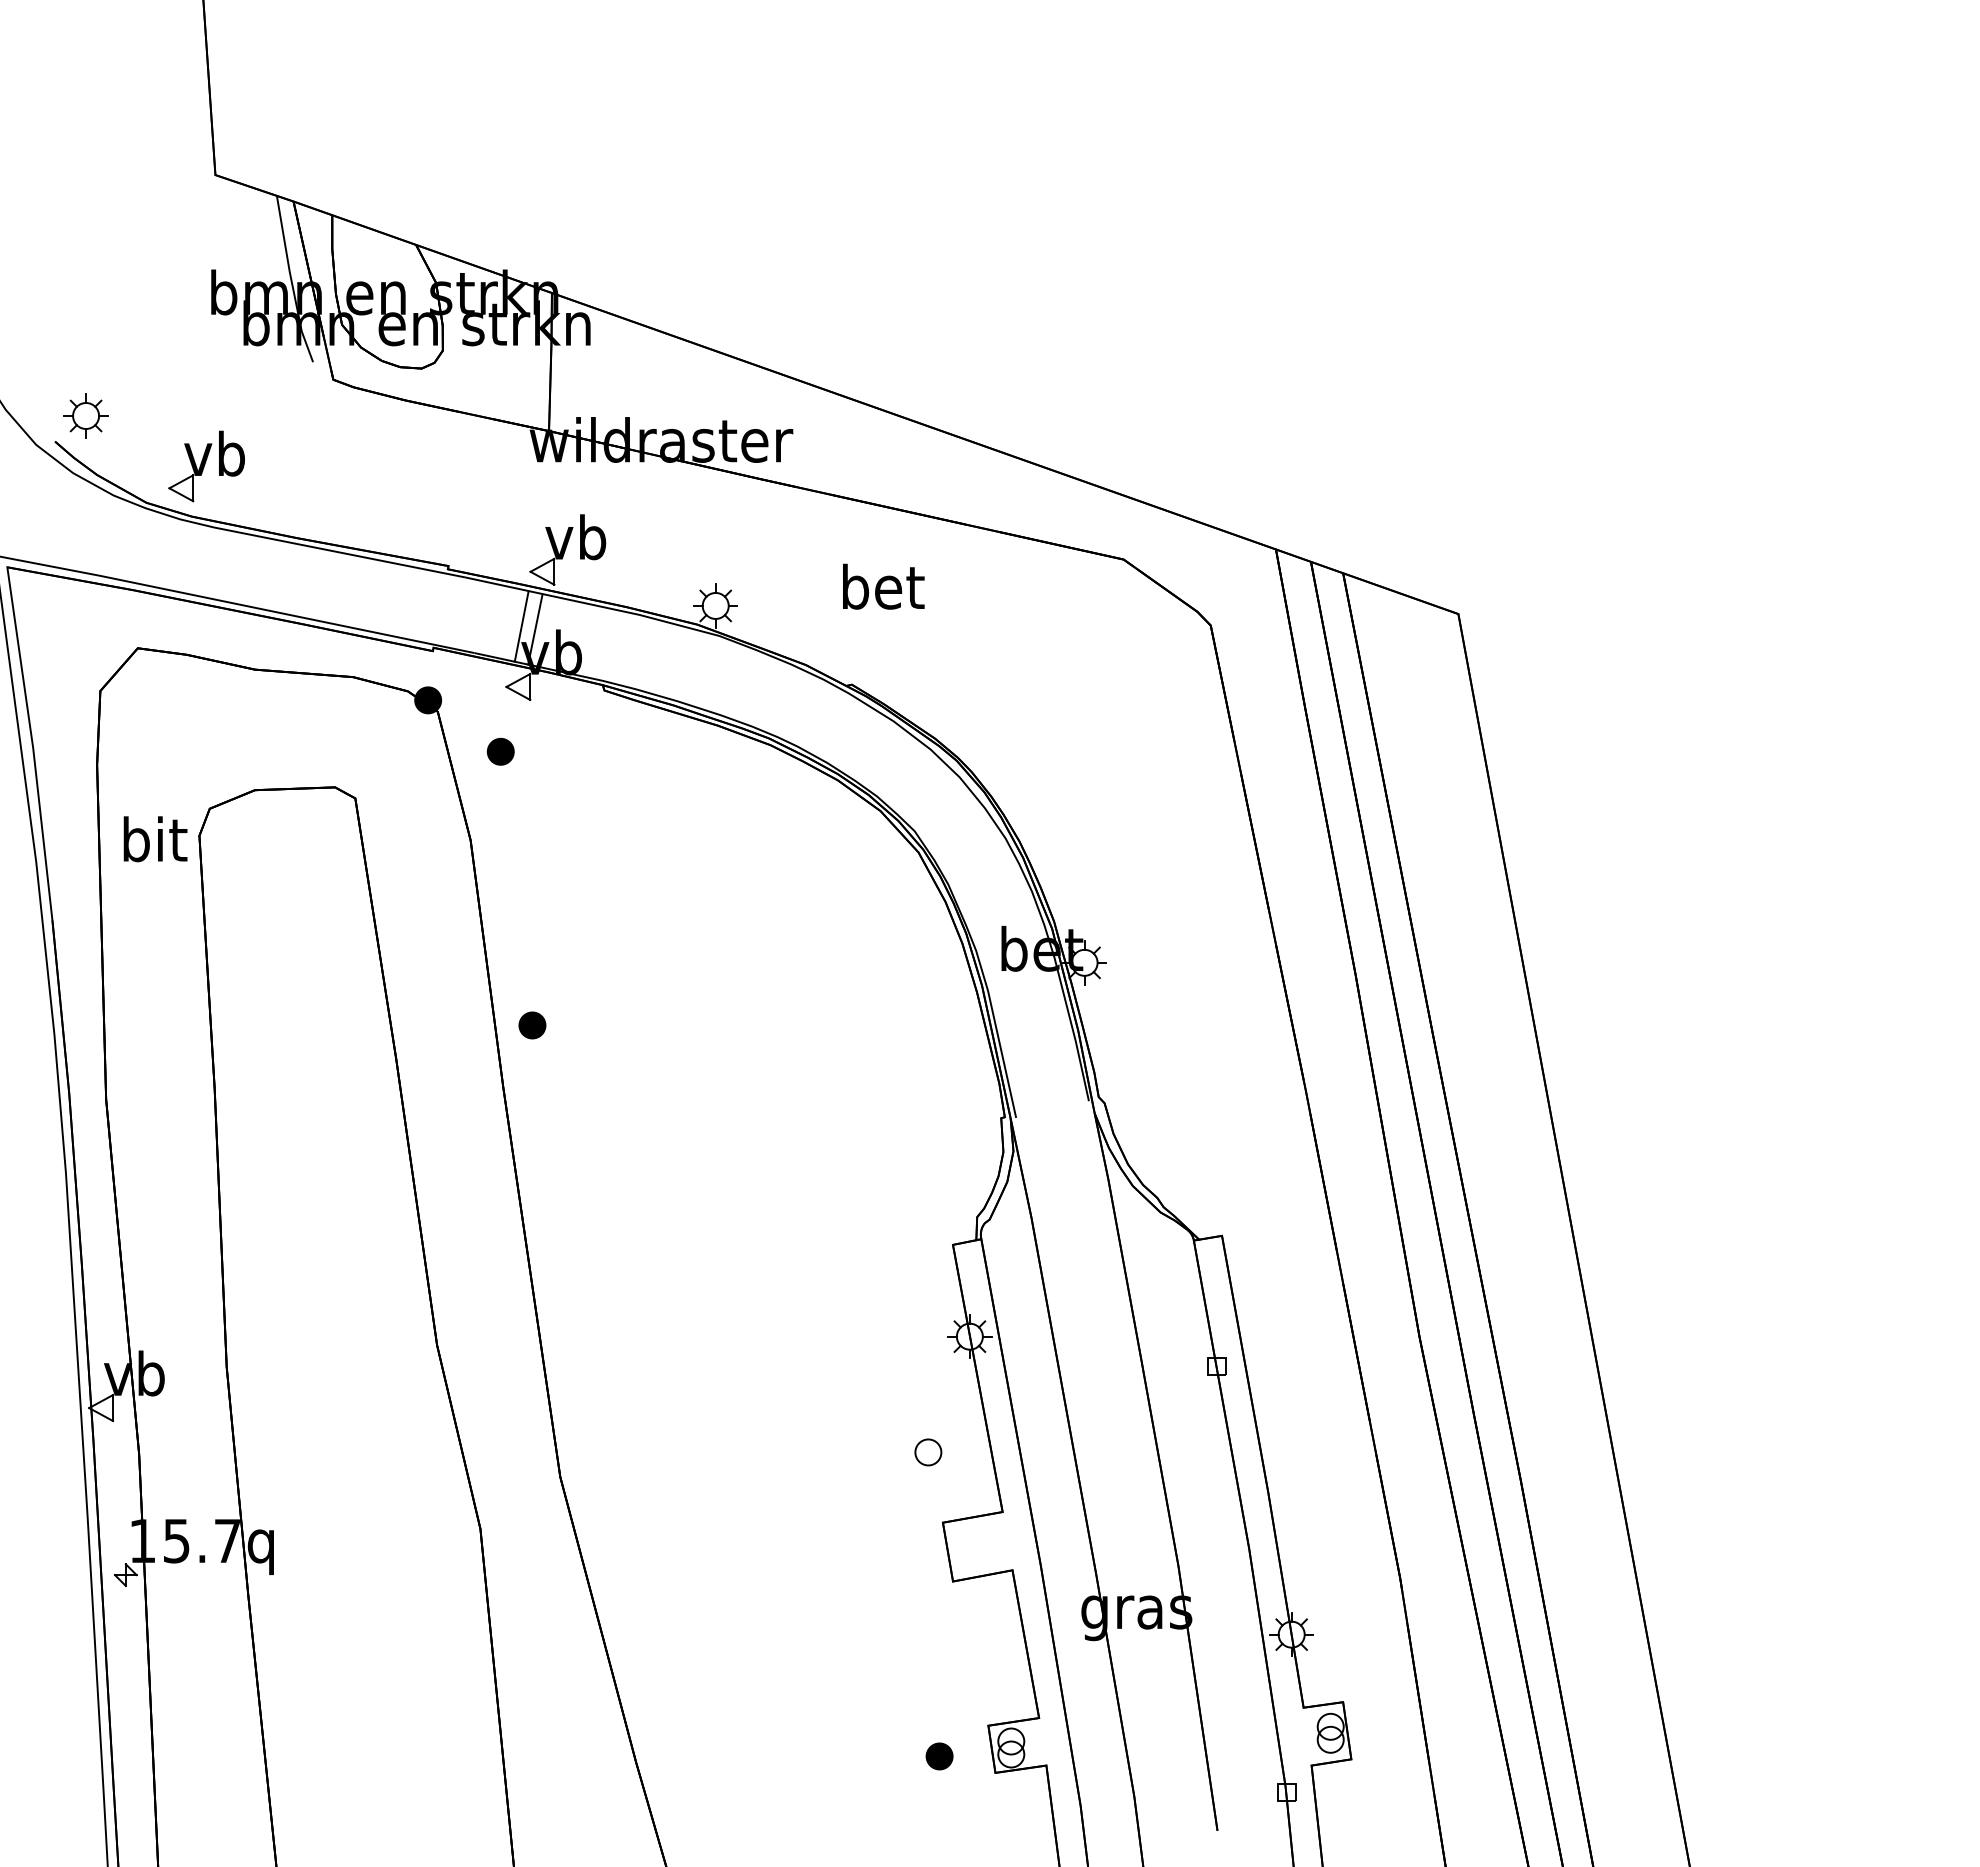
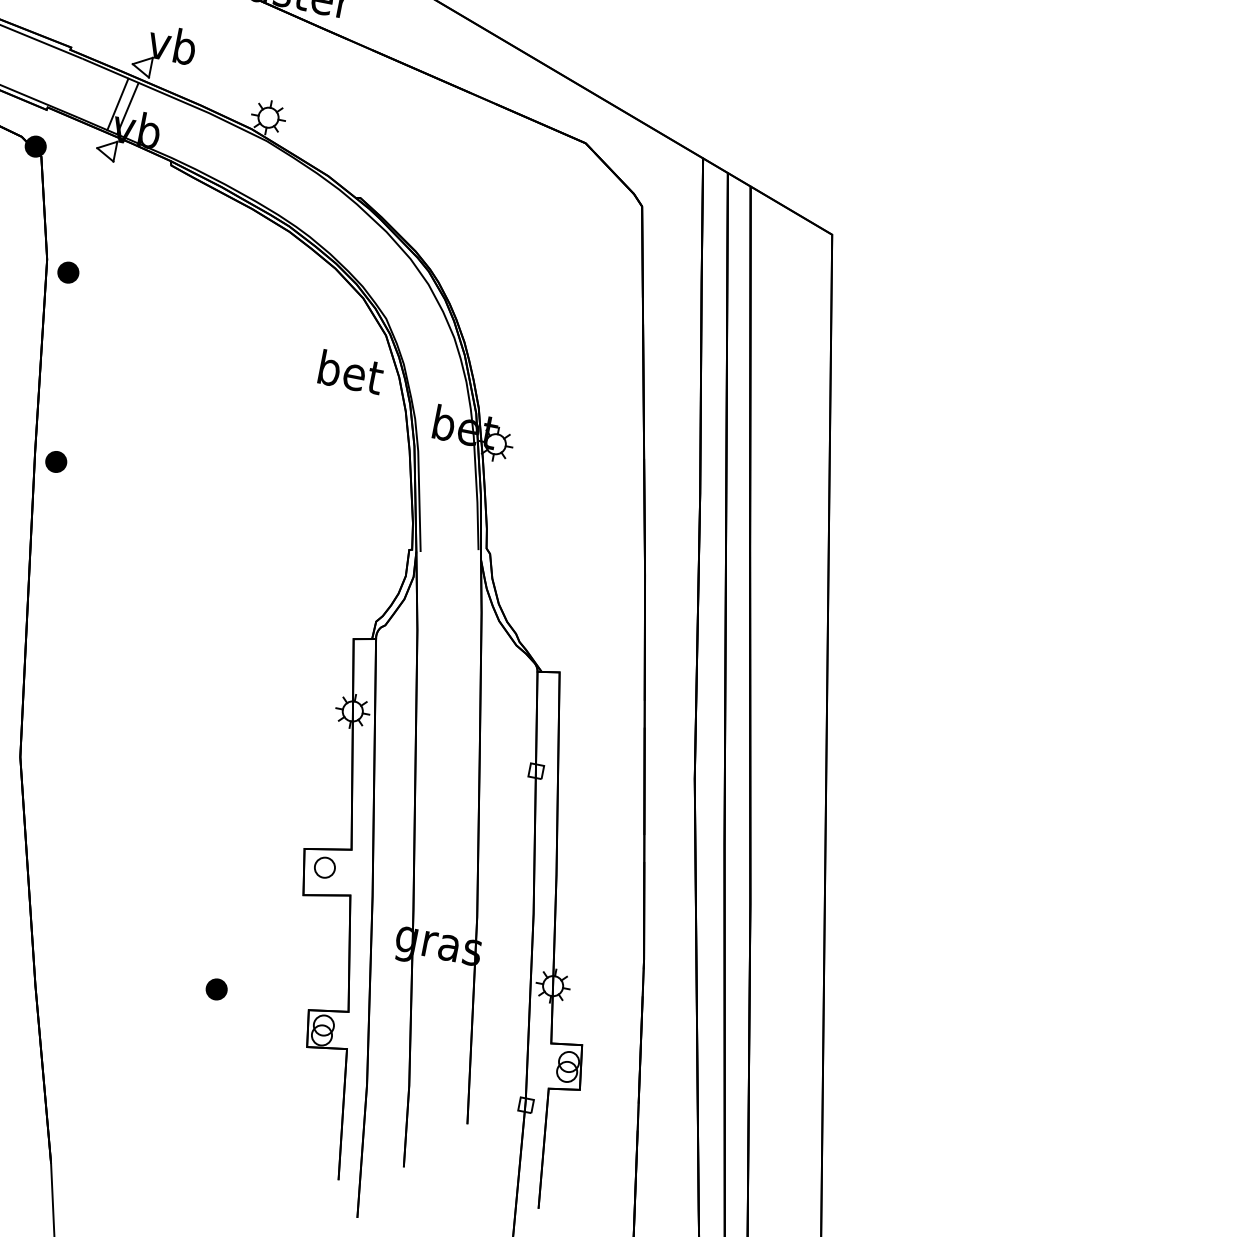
text: (883, 586) -> (351, 372), moved
part: (500, 751) -> (68, 272), moved
part: (532, 1025) -> (56, 461), moved
part: (928, 1452) -> (325, 867), moved
part: (939, 1756) -> (216, 989), moved

